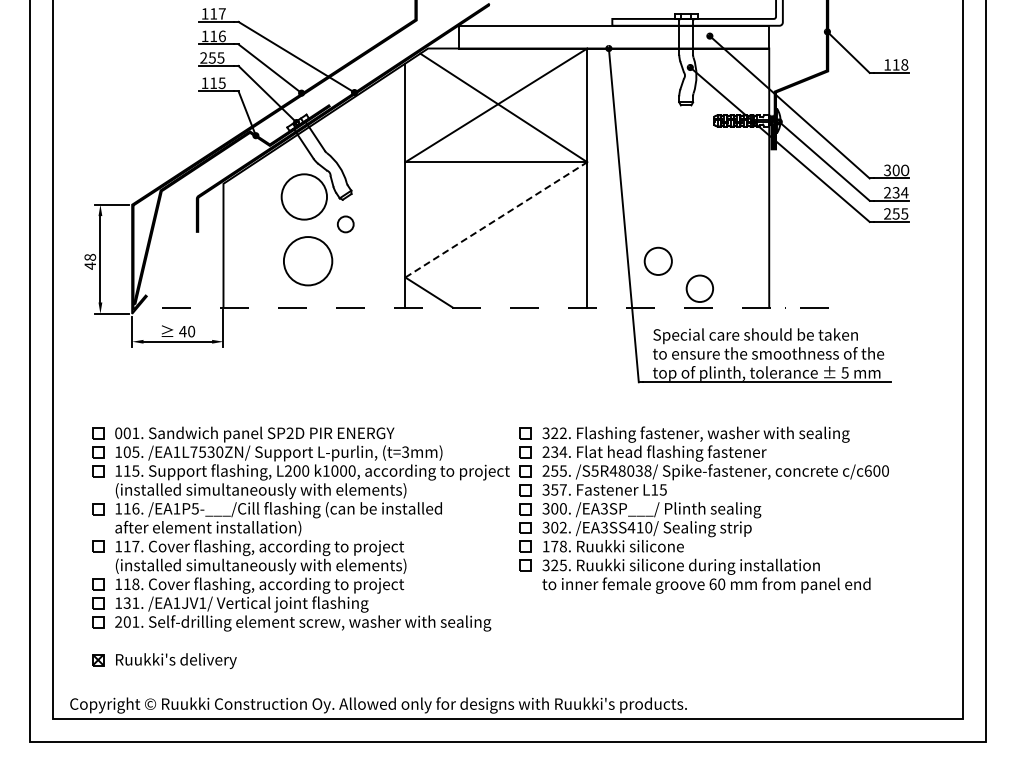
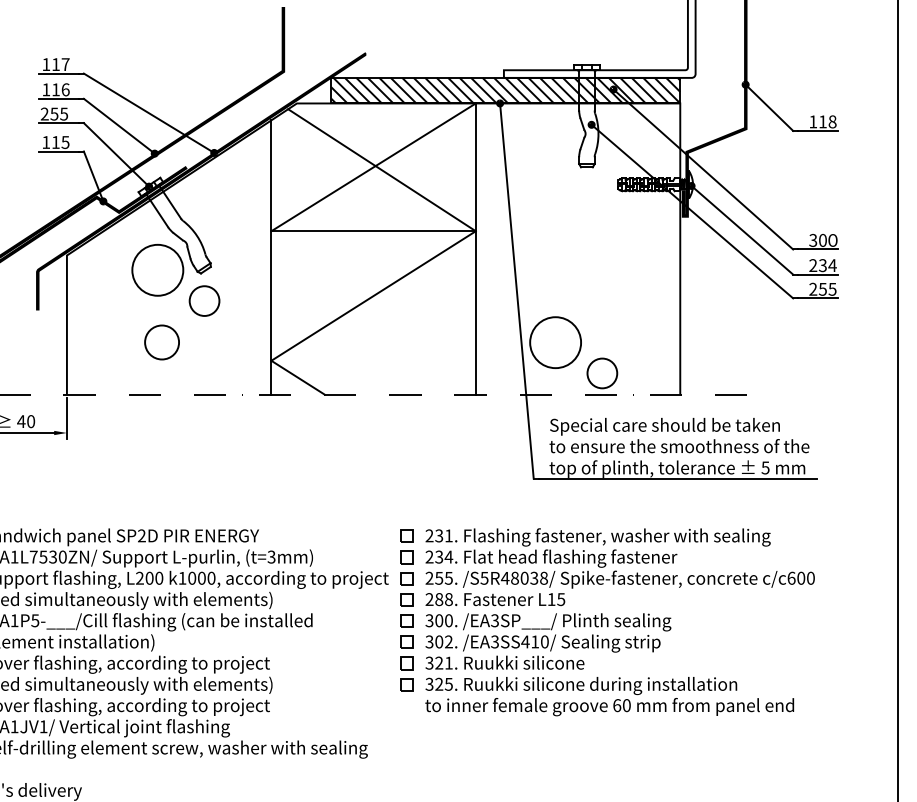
hatch: (613, 36) -> (505, 89), added
line: (496, 219) -> (373, 295), dashed -> solid
circle: (345, 224) -> (204, 301), size x1.67
circle: (308, 261) -> (162, 342), size x0.62
circle: (657, 261) -> (554, 342), size x1.67
text: (554, 433) -> (438, 536), 322. -> 231.
text: (554, 489) -> (438, 599), 357. -> 288.
text: (554, 546) -> (438, 663), 178. -> 321.

